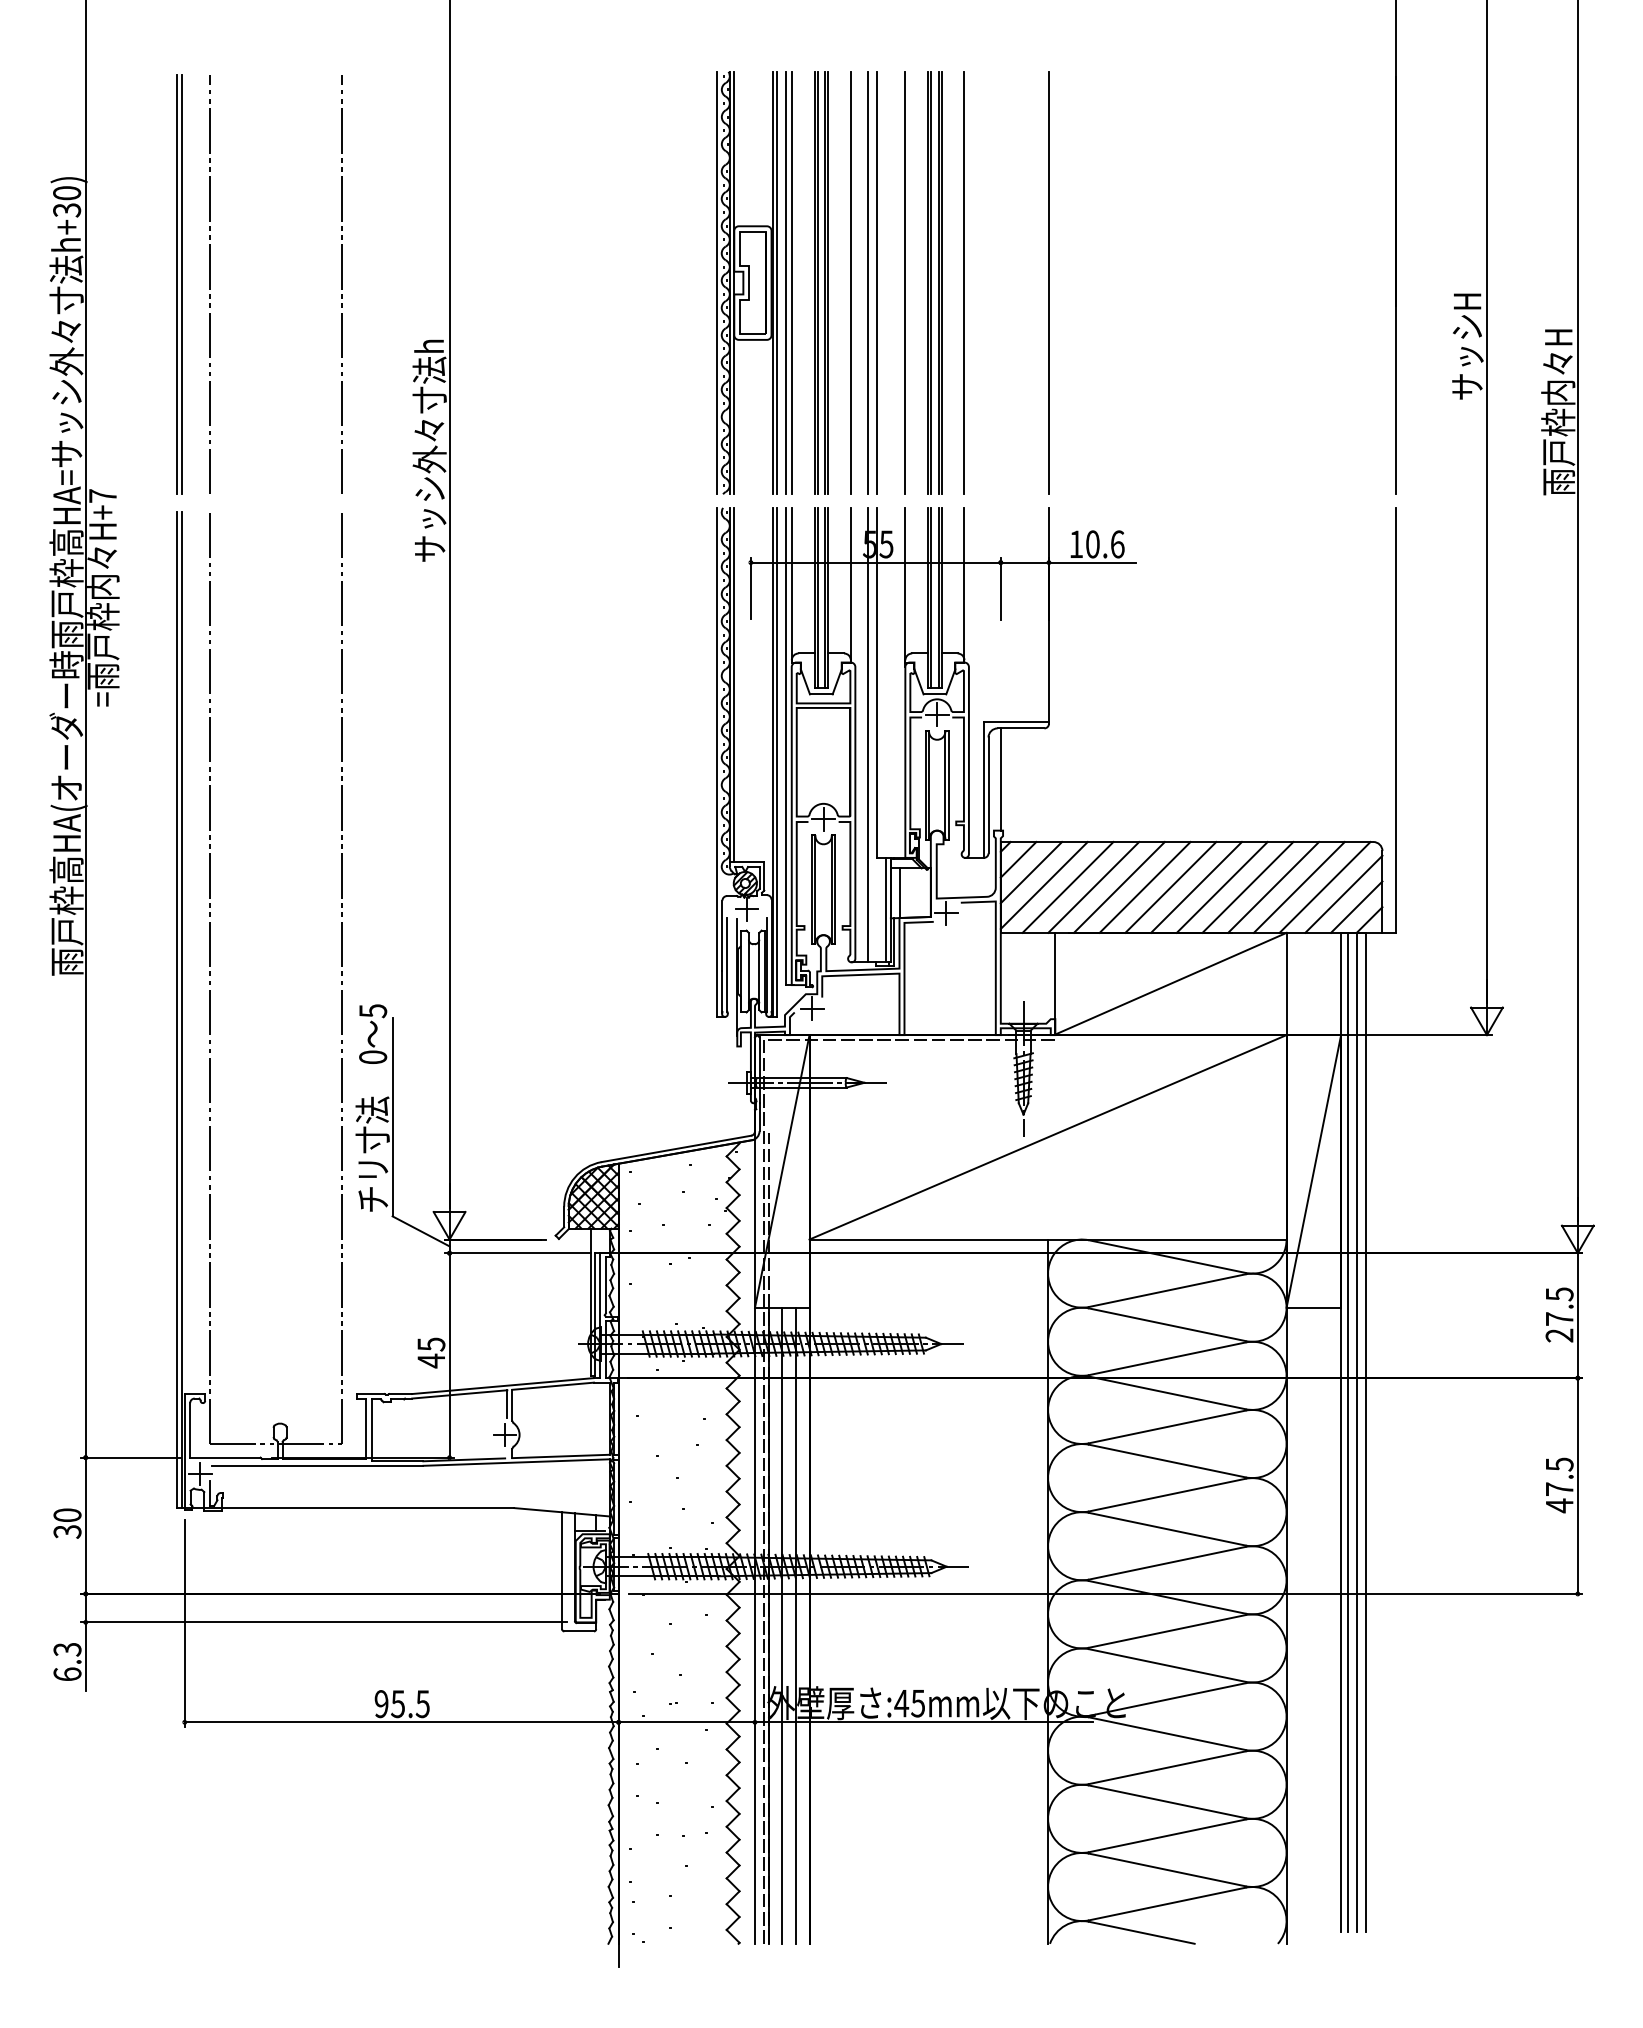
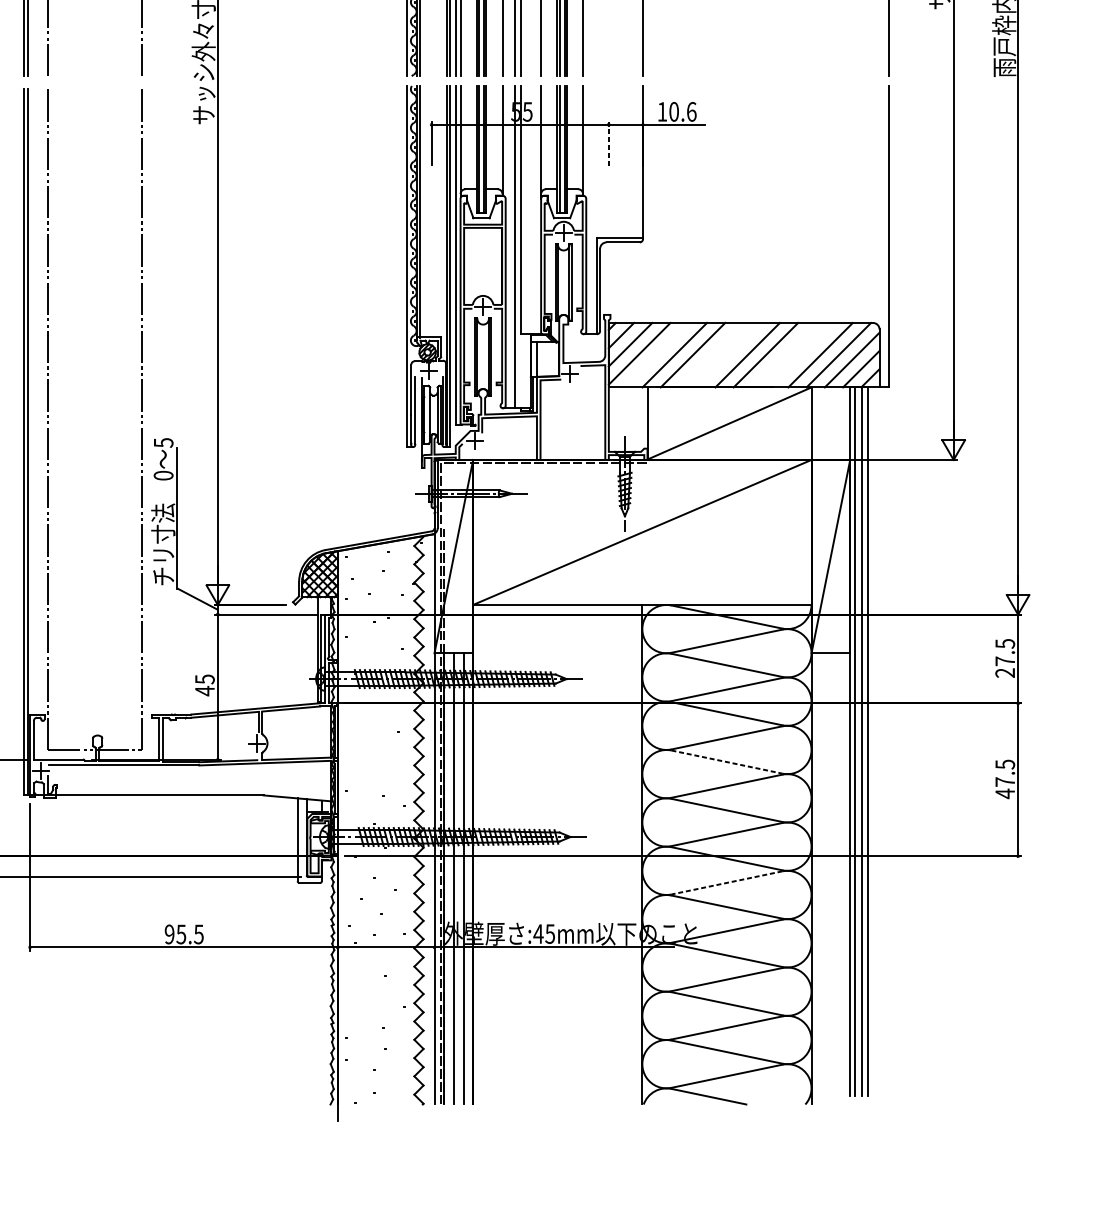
line: (1000, 588) -> (608, 143), solid -> dashed
line: (1000, 779) -> (608, 278), removed
line: (1067, 887) -> (656, 355), removed
line: (1144, 887) -> (710, 355), removed
line: (1170, 887) -> (729, 355), removed
line: (1247, 887) -> (783, 355), removed
line: (1273, 887) -> (802, 355), removed
line: (885, 909) -> (527, 370), removed
line: (1167, 1461) -> (727, 762), solid -> dashed
line: (1167, 1631) -> (727, 882), solid -> dashed

